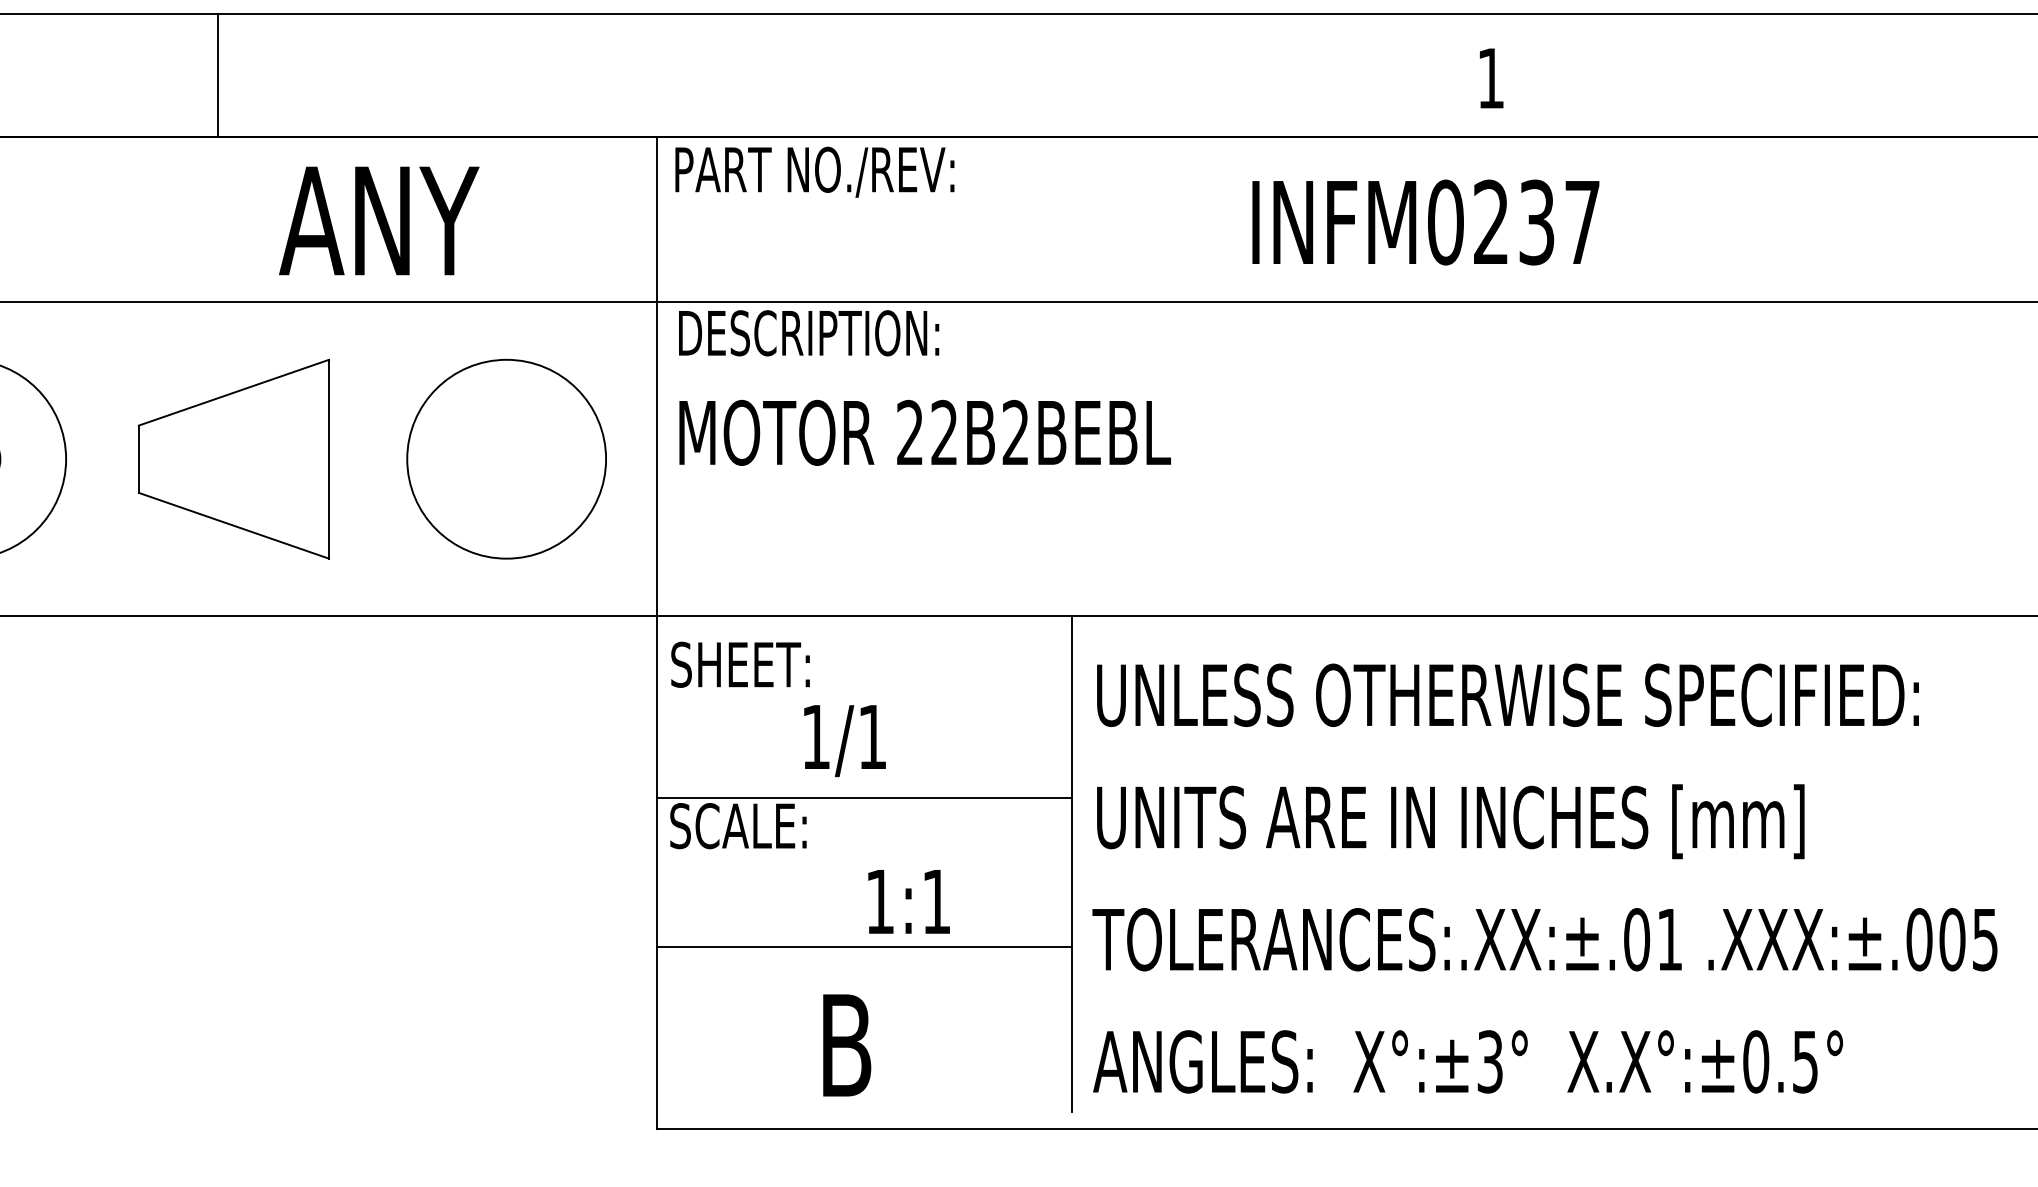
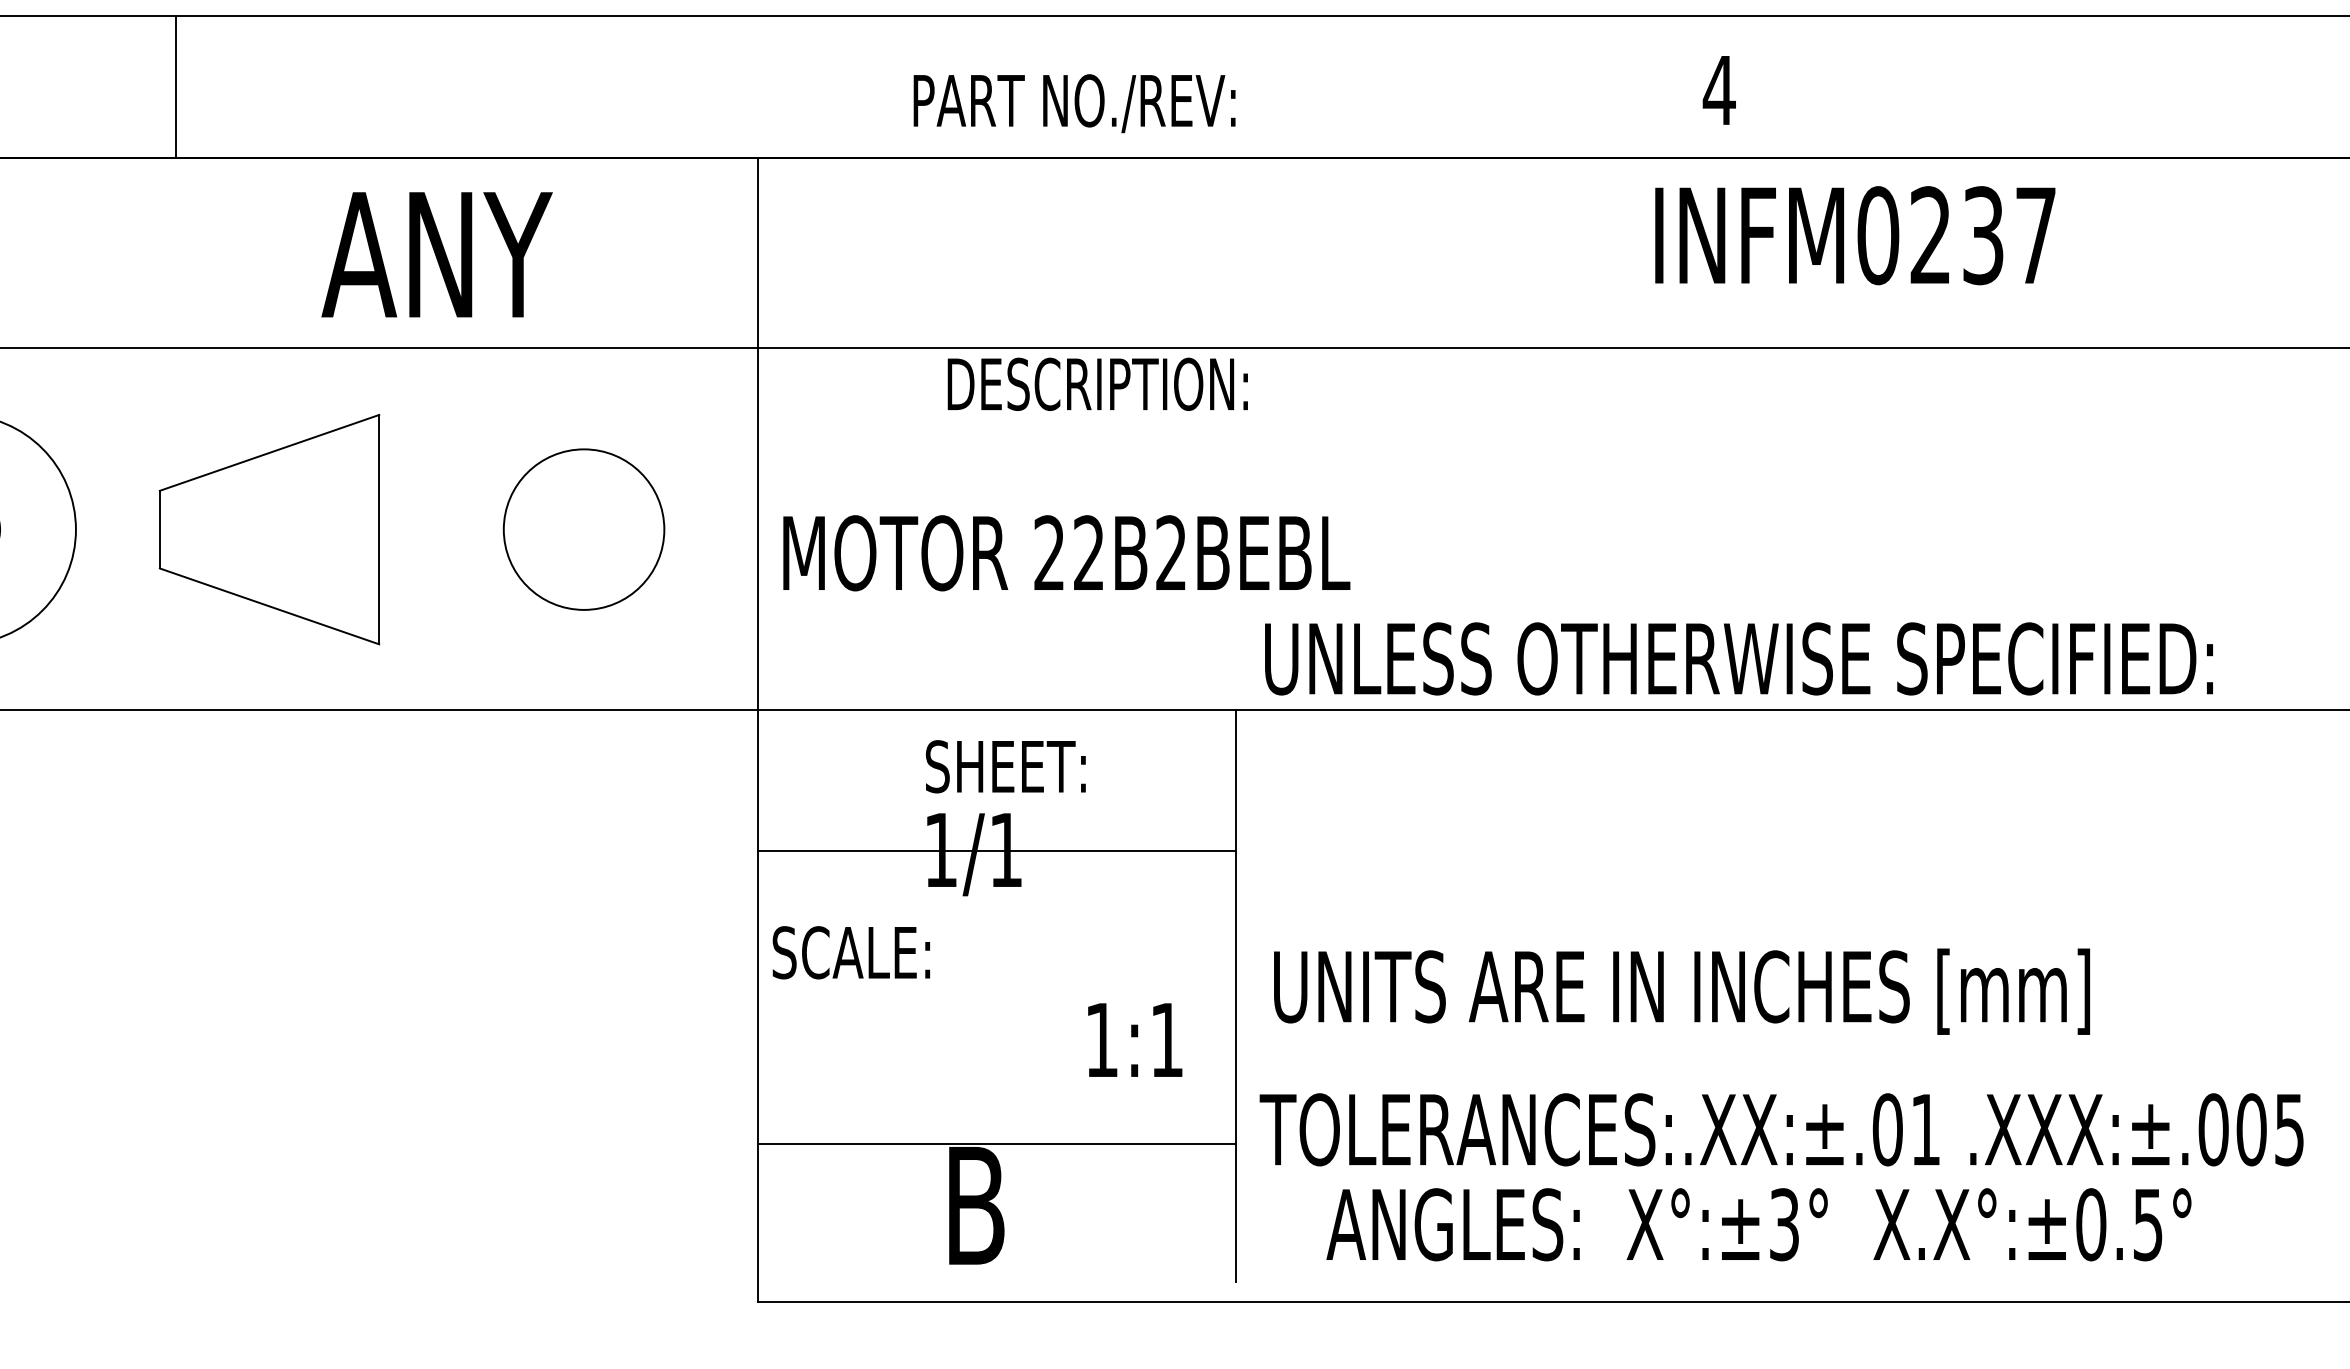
line: (218, 75) -> (176, 86), moved
text: (1490, 78) -> (1718, 90), 1 -> 4
text: (814, 172) -> (1074, 103), moved
text: (1426, 222) -> (1855, 235), moved
text: (808, 332) -> (1097, 383), moved
text: (924, 433) -> (1066, 553), moved
circle: (506, 459) -> (583, 529), size x0.7
text: (740, 664) -> (1005, 766), moved
text: (1507, 694) -> (1738, 658), moved
line: (864, 798) -> (996, 850), moved
text: (1450, 821) -> (1681, 991), moved
text: (909, 901) -> (1135, 1039), moved
text: (1544, 939) -> (1781, 1129), moved
line: (864, 946) -> (996, 1143), moved
text: (1467, 1061) -> (1758, 1224), moved

